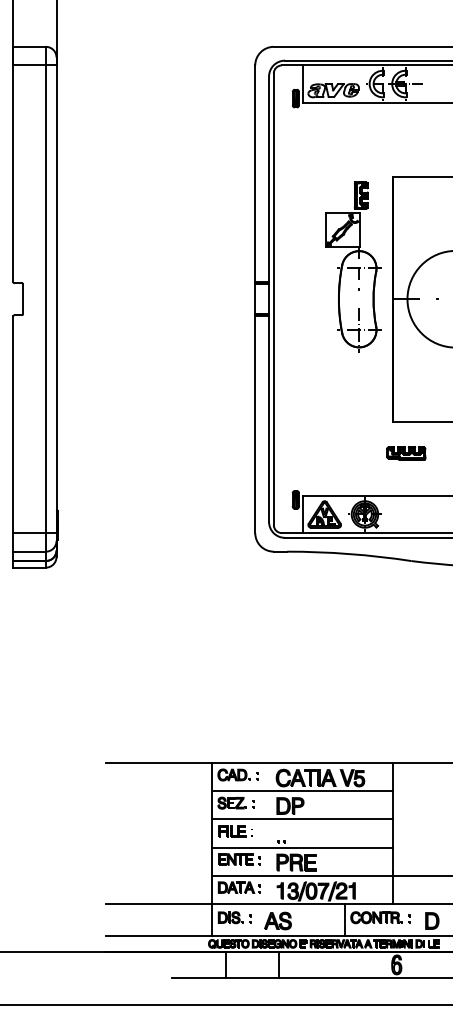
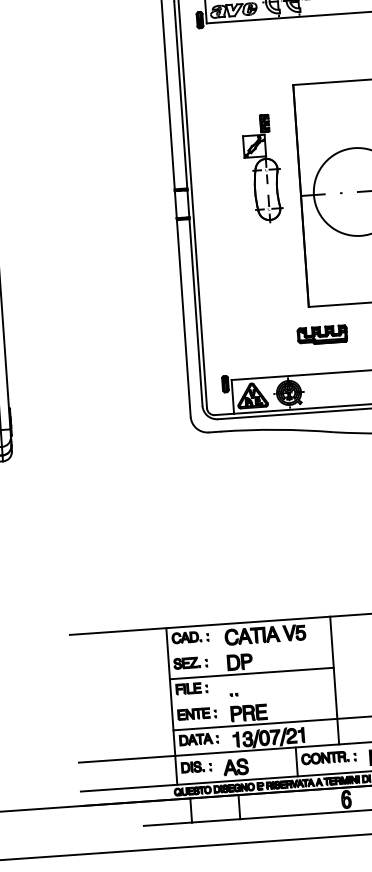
part: (353, 266) -> (262, 168), size x0.7
part: (406, 453) -> (322, 335), size x1.4
line: (302, 791) -> (249, 648), removed
line: (302, 847) -> (253, 698), removed

